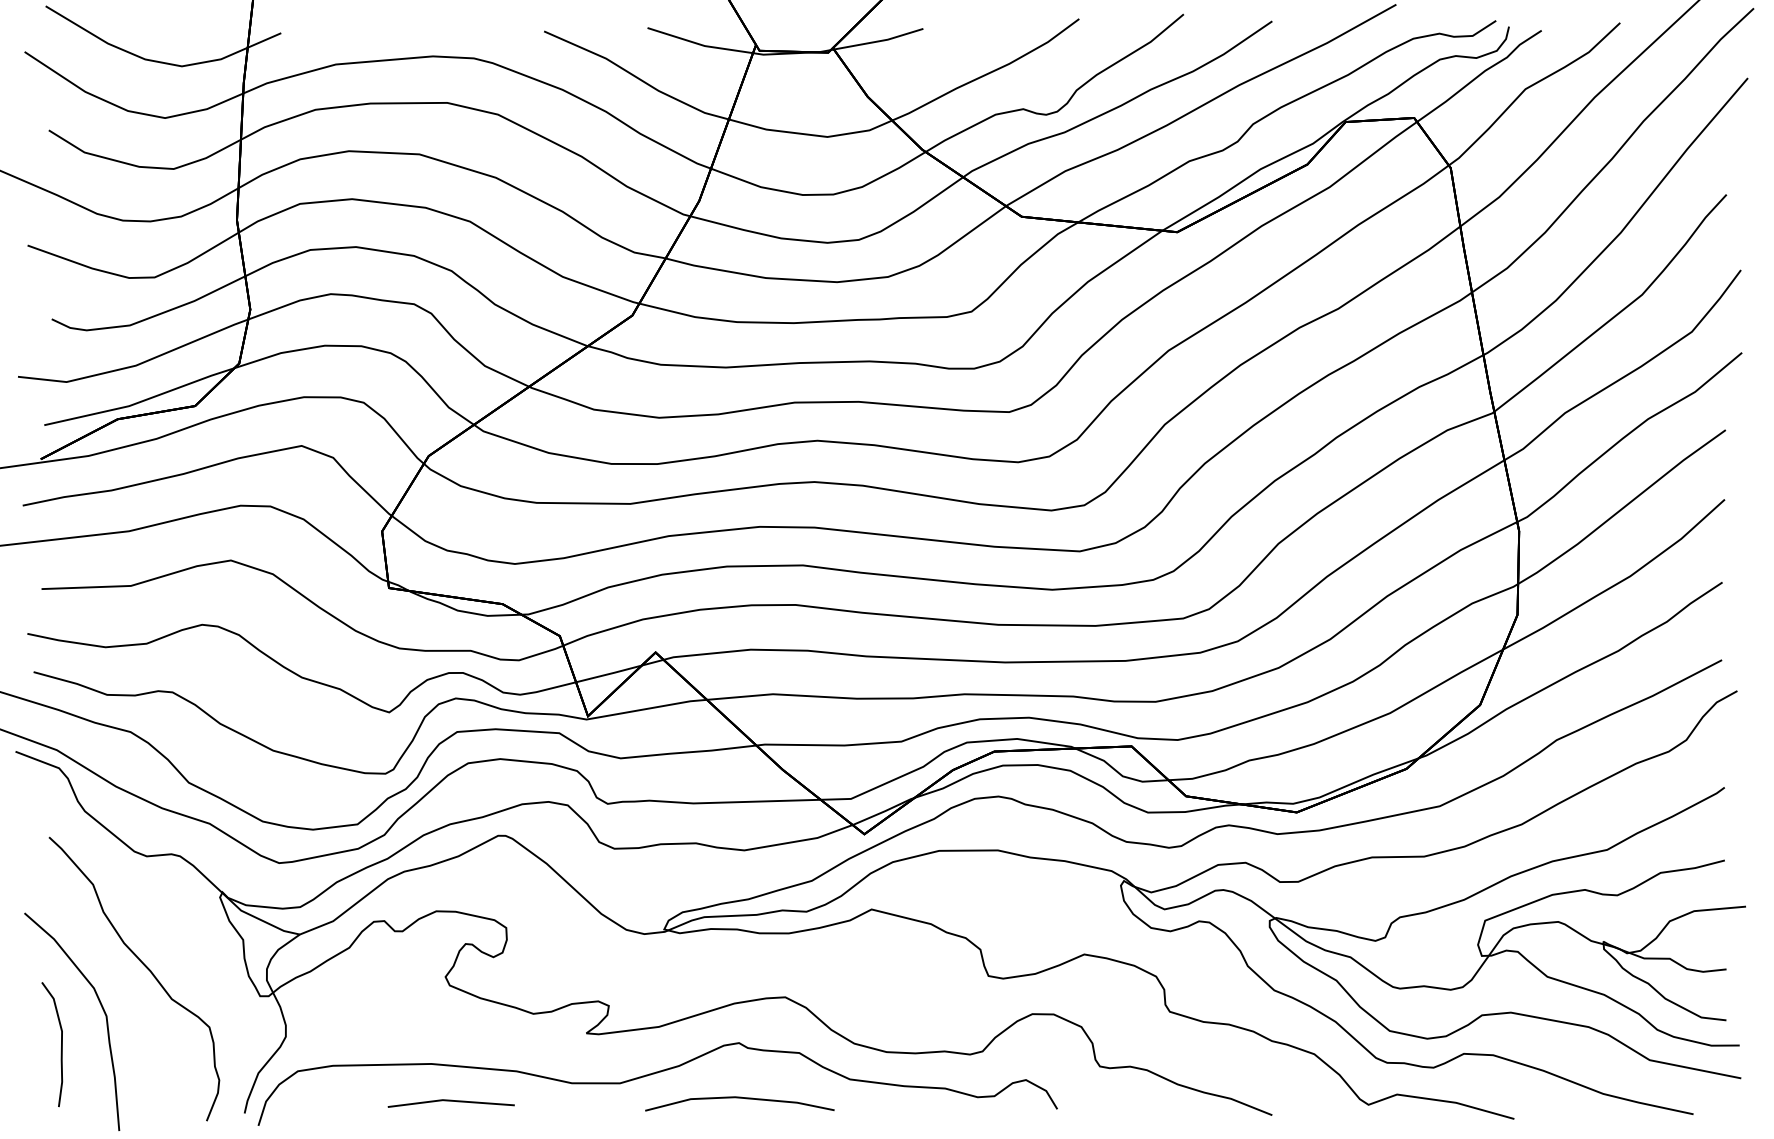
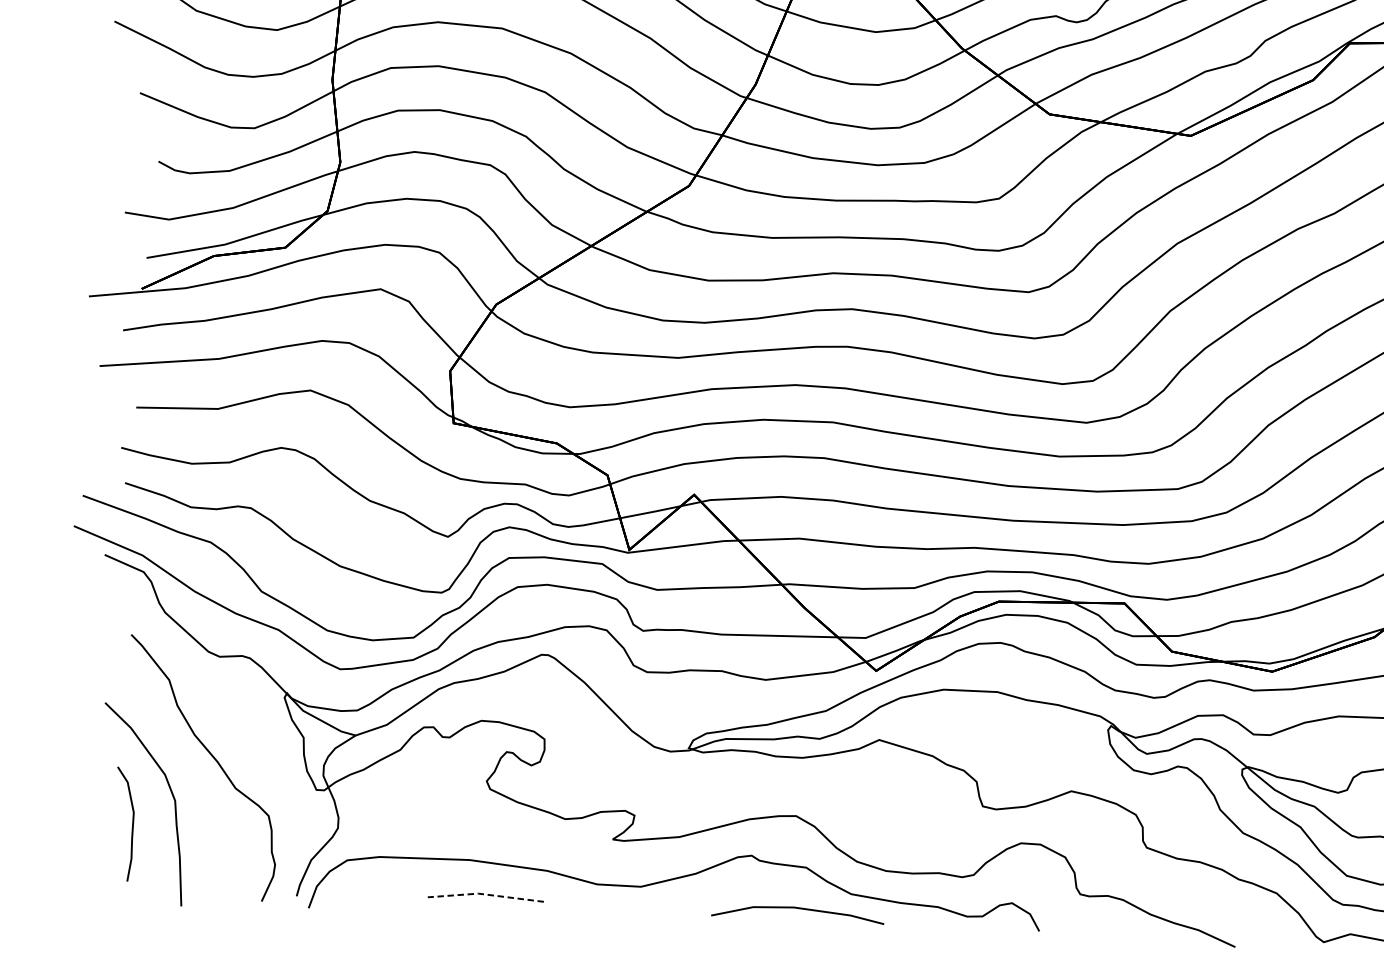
line: (739, 1098) -> (797, 908), moved
line: (450, 1100) -> (485, 894), solid -> dashed

